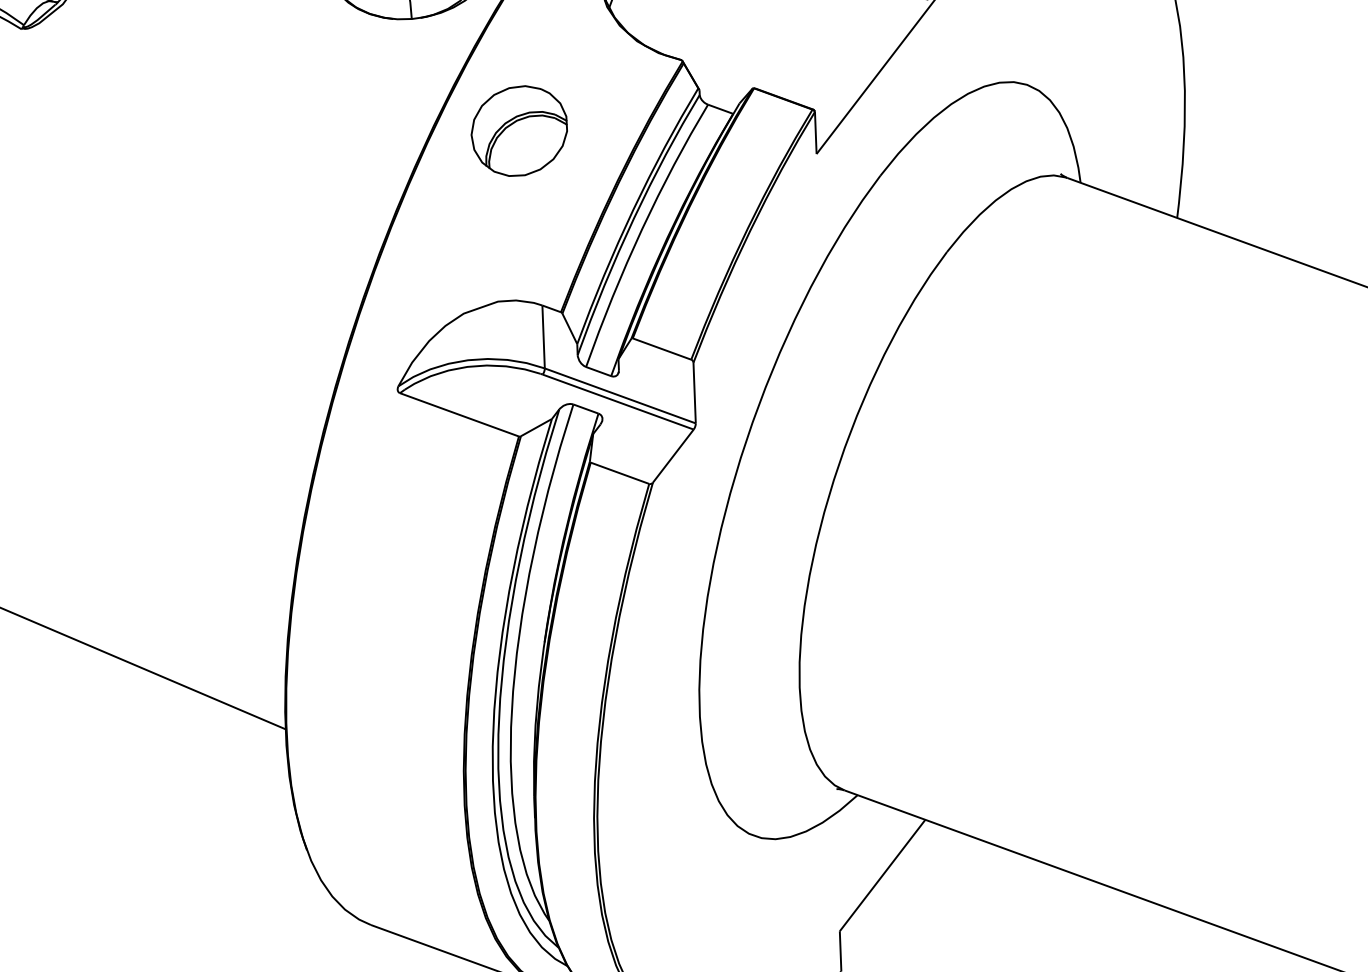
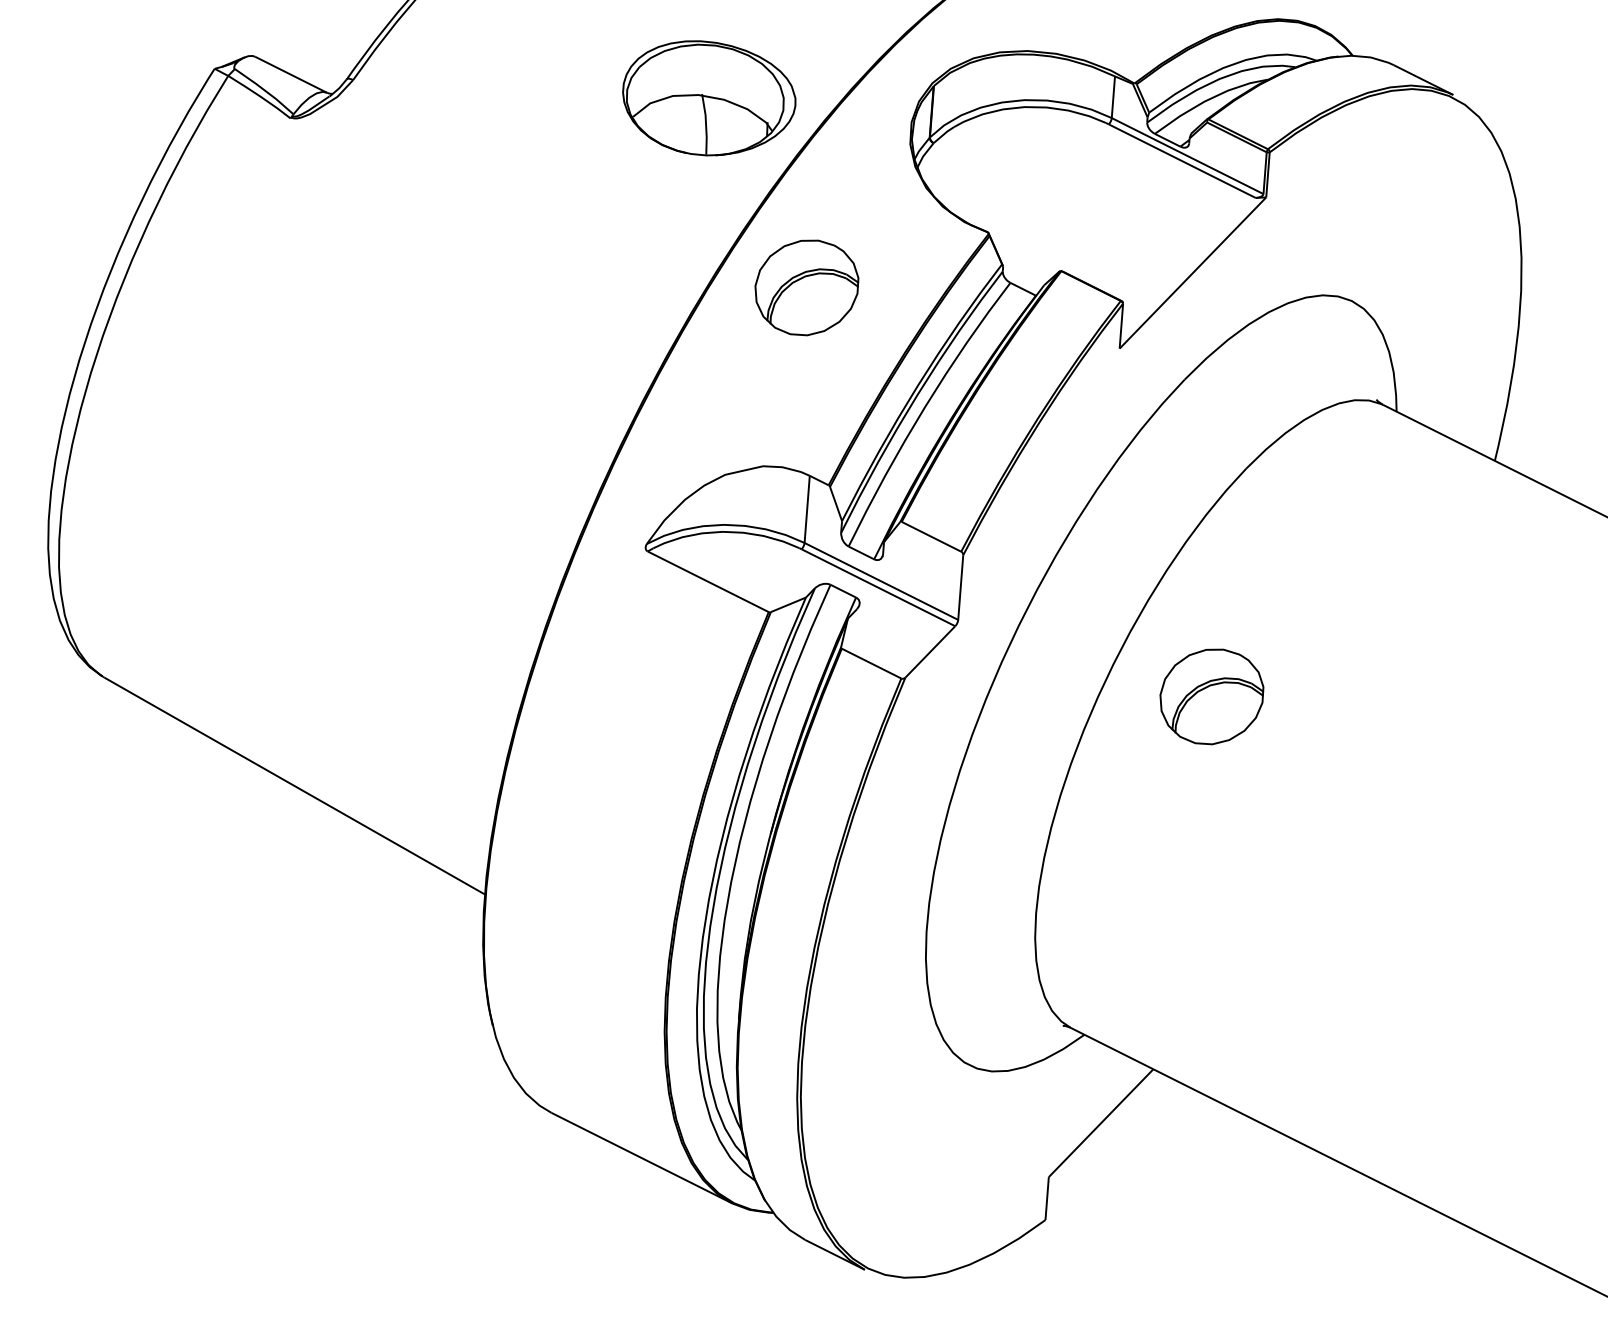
part: (939, 467) -> (1211, 696), added

